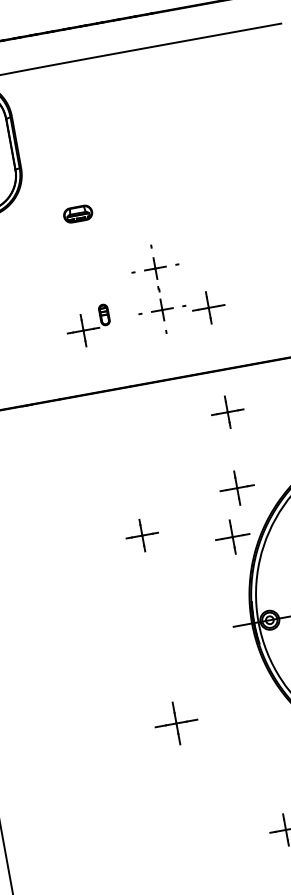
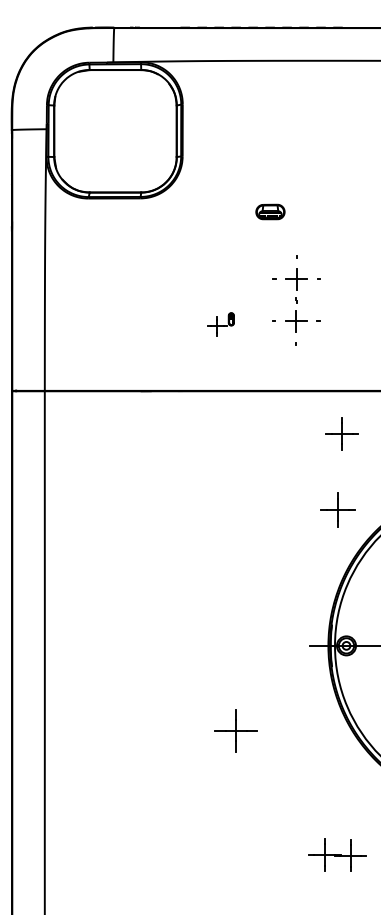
part: (78, 213) -> (270, 211), moved
part: (208, 307) -> (341, 327), removed
part: (88, 326) -> (220, 324), size x0.6
part: (141, 535) -> (235, 539), removed
part: (232, 536) -> (324, 556), removed

